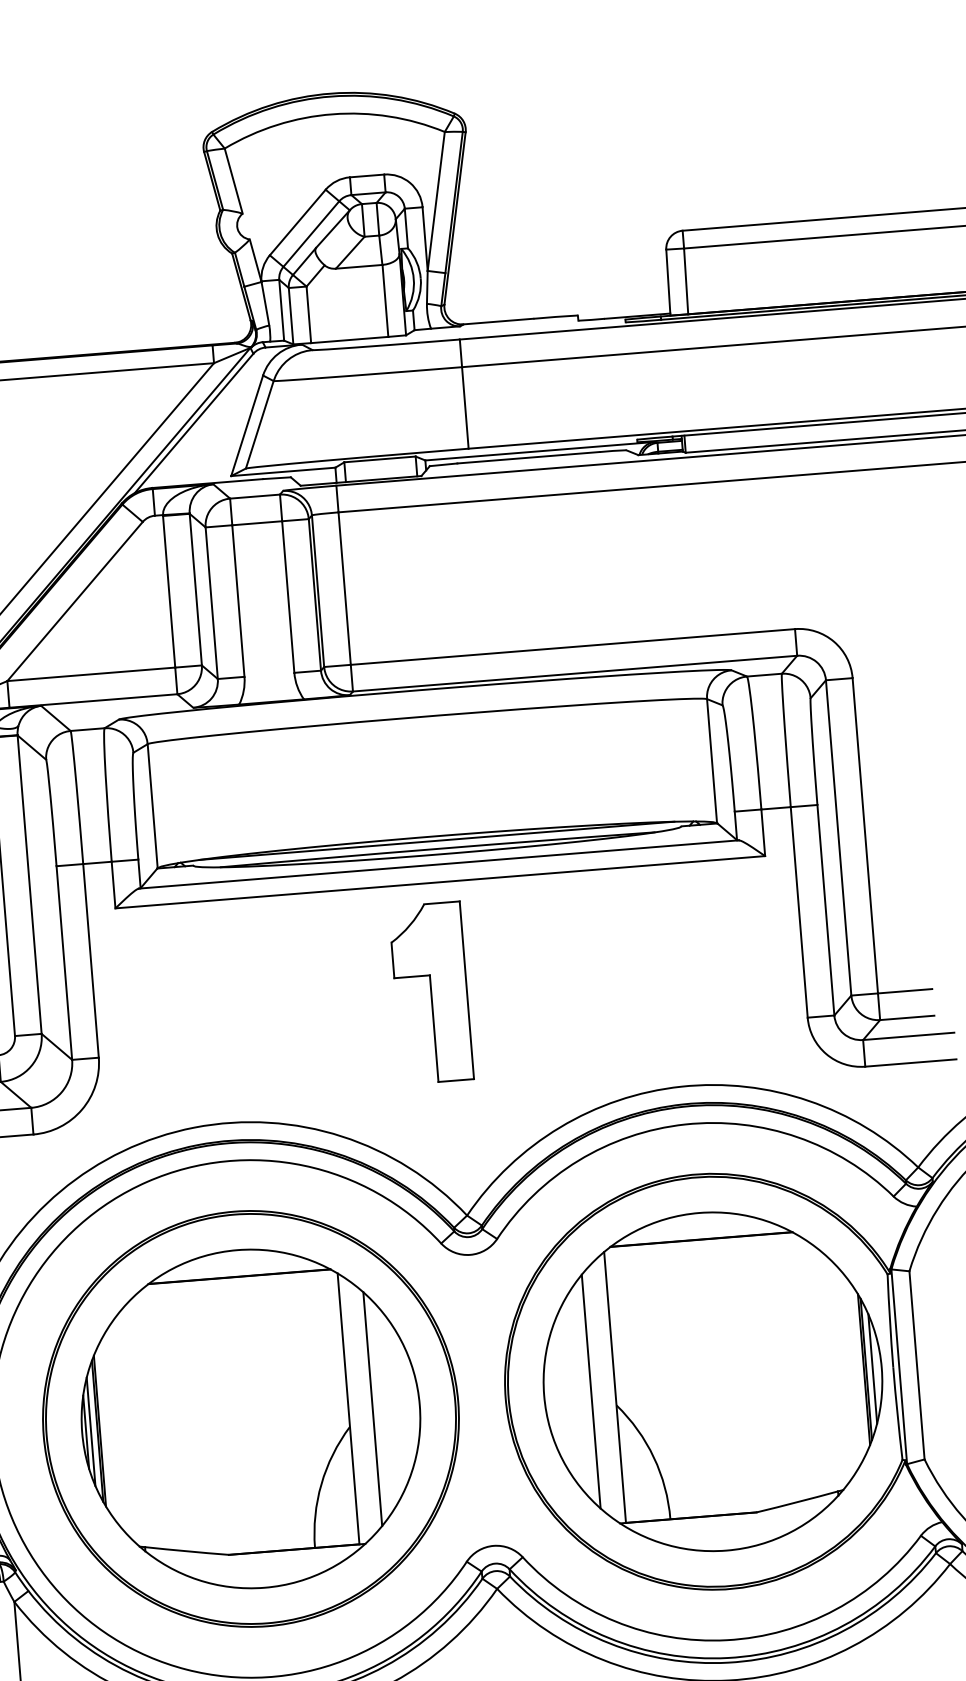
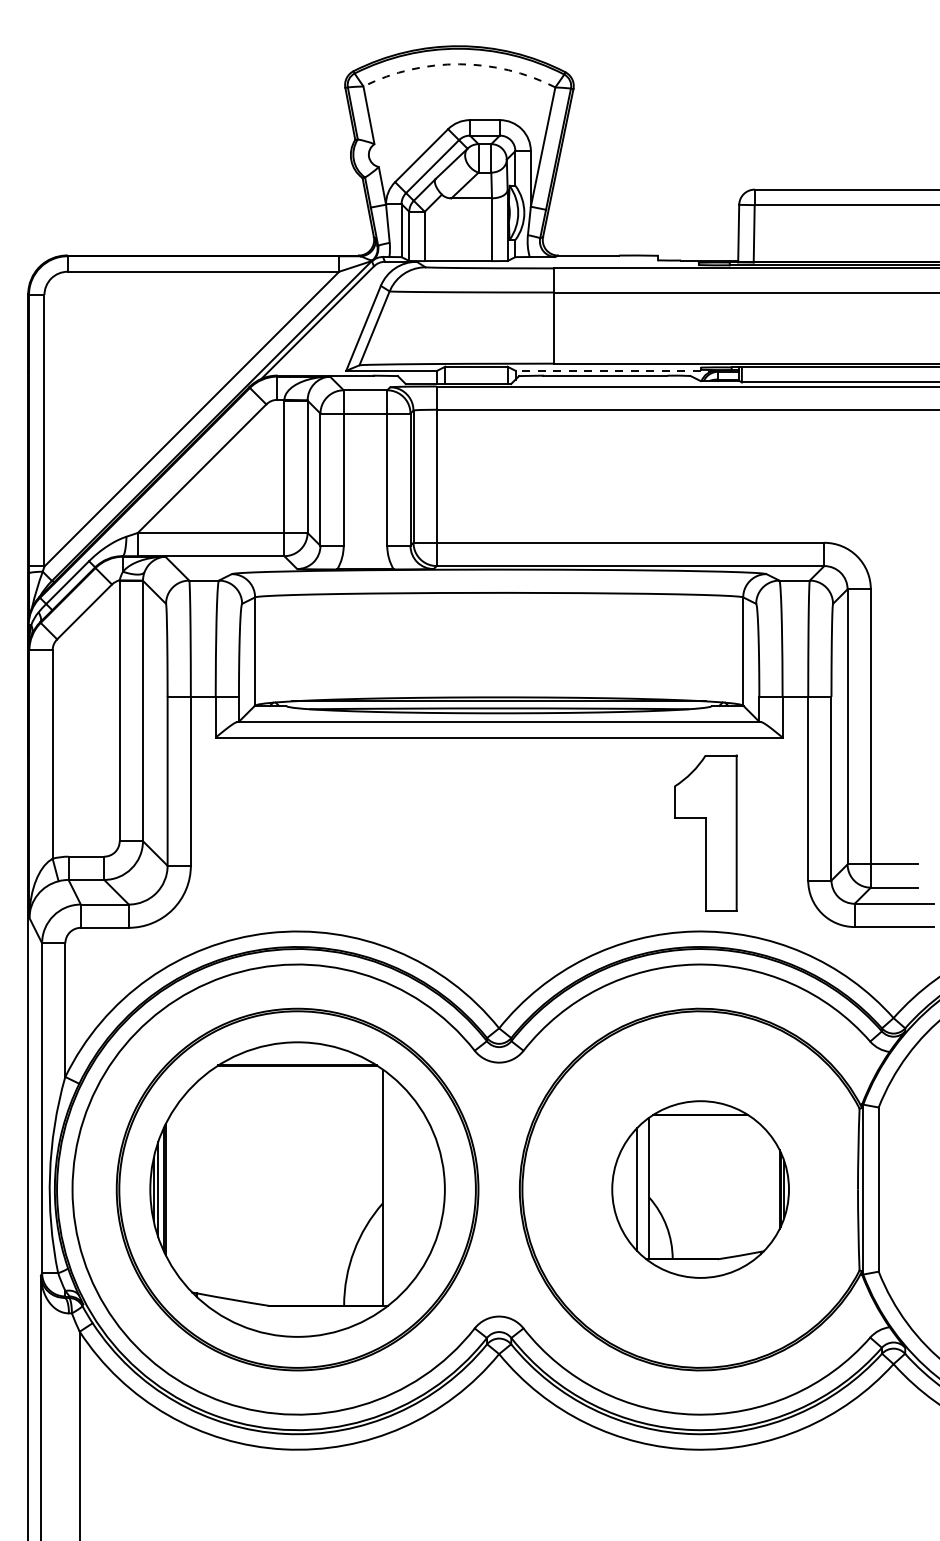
arc: (332, 114) -> (459, 64), solid -> dashed
line: (539, 450) -> (615, 370), solid -> dashed
part: (431, 992) -> (705, 832), moved
part: (712, 1381) -> (700, 1189), size x0.6
line: (372, 1409) -> (403, 1189), removed

